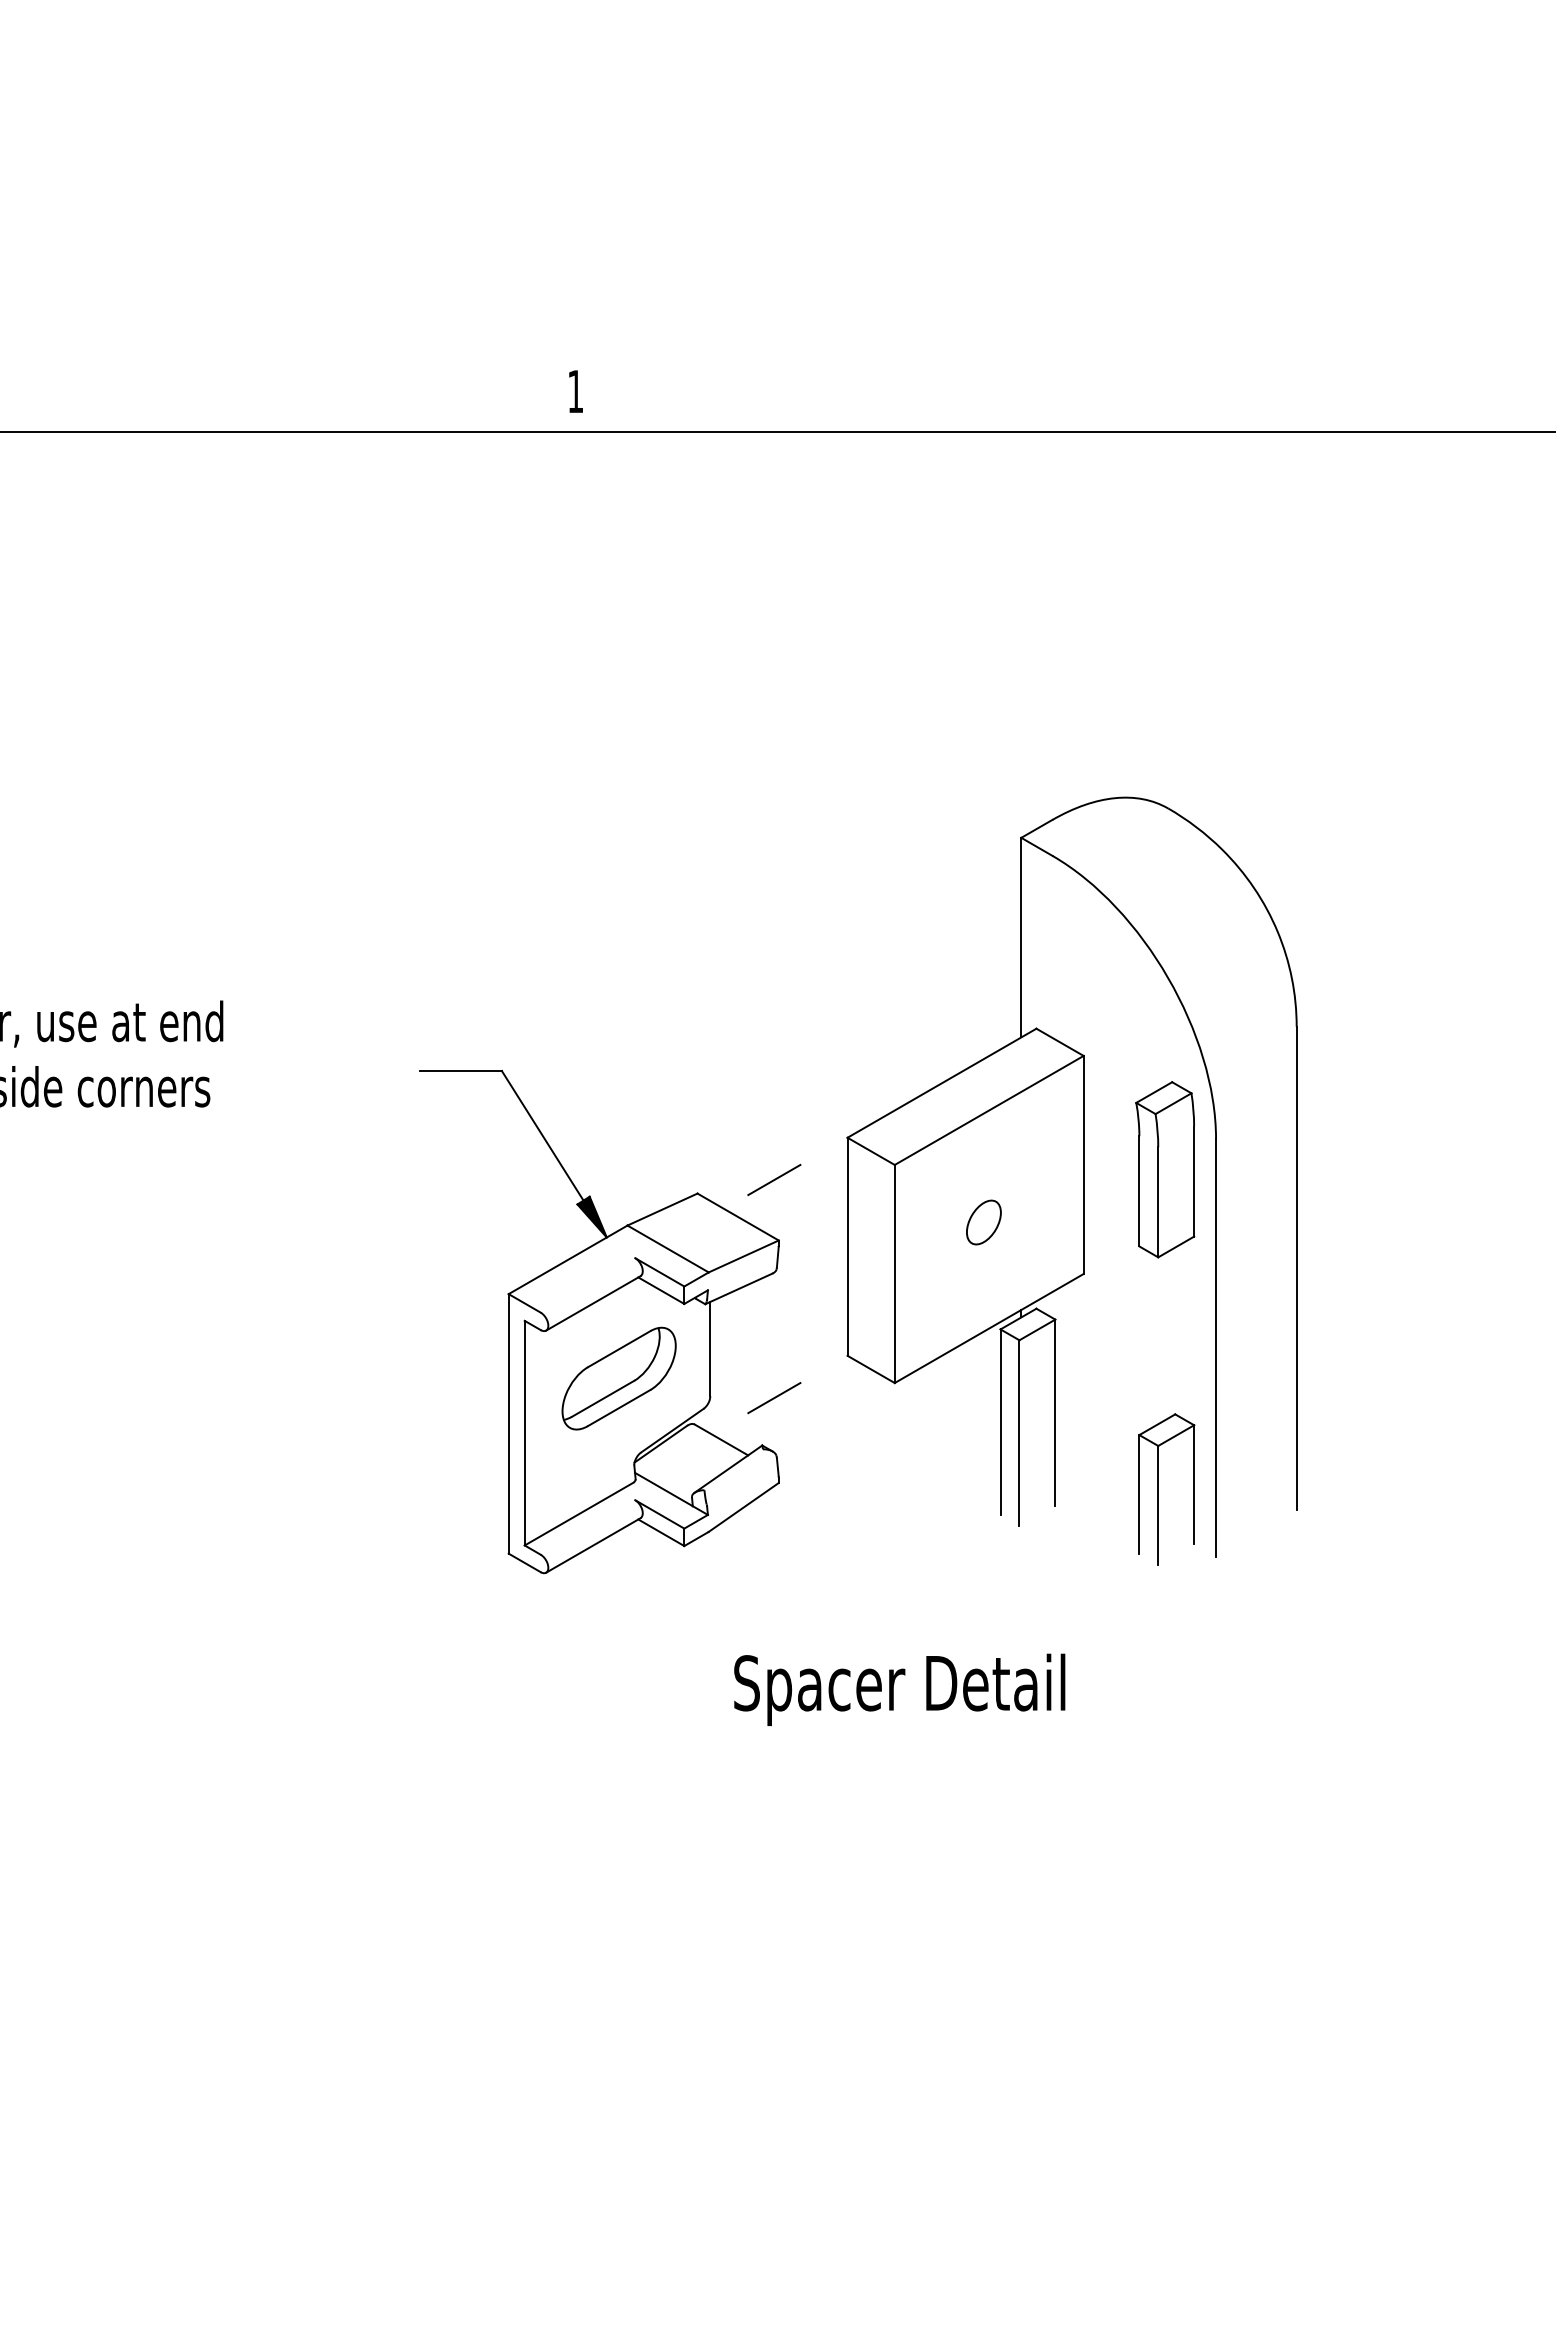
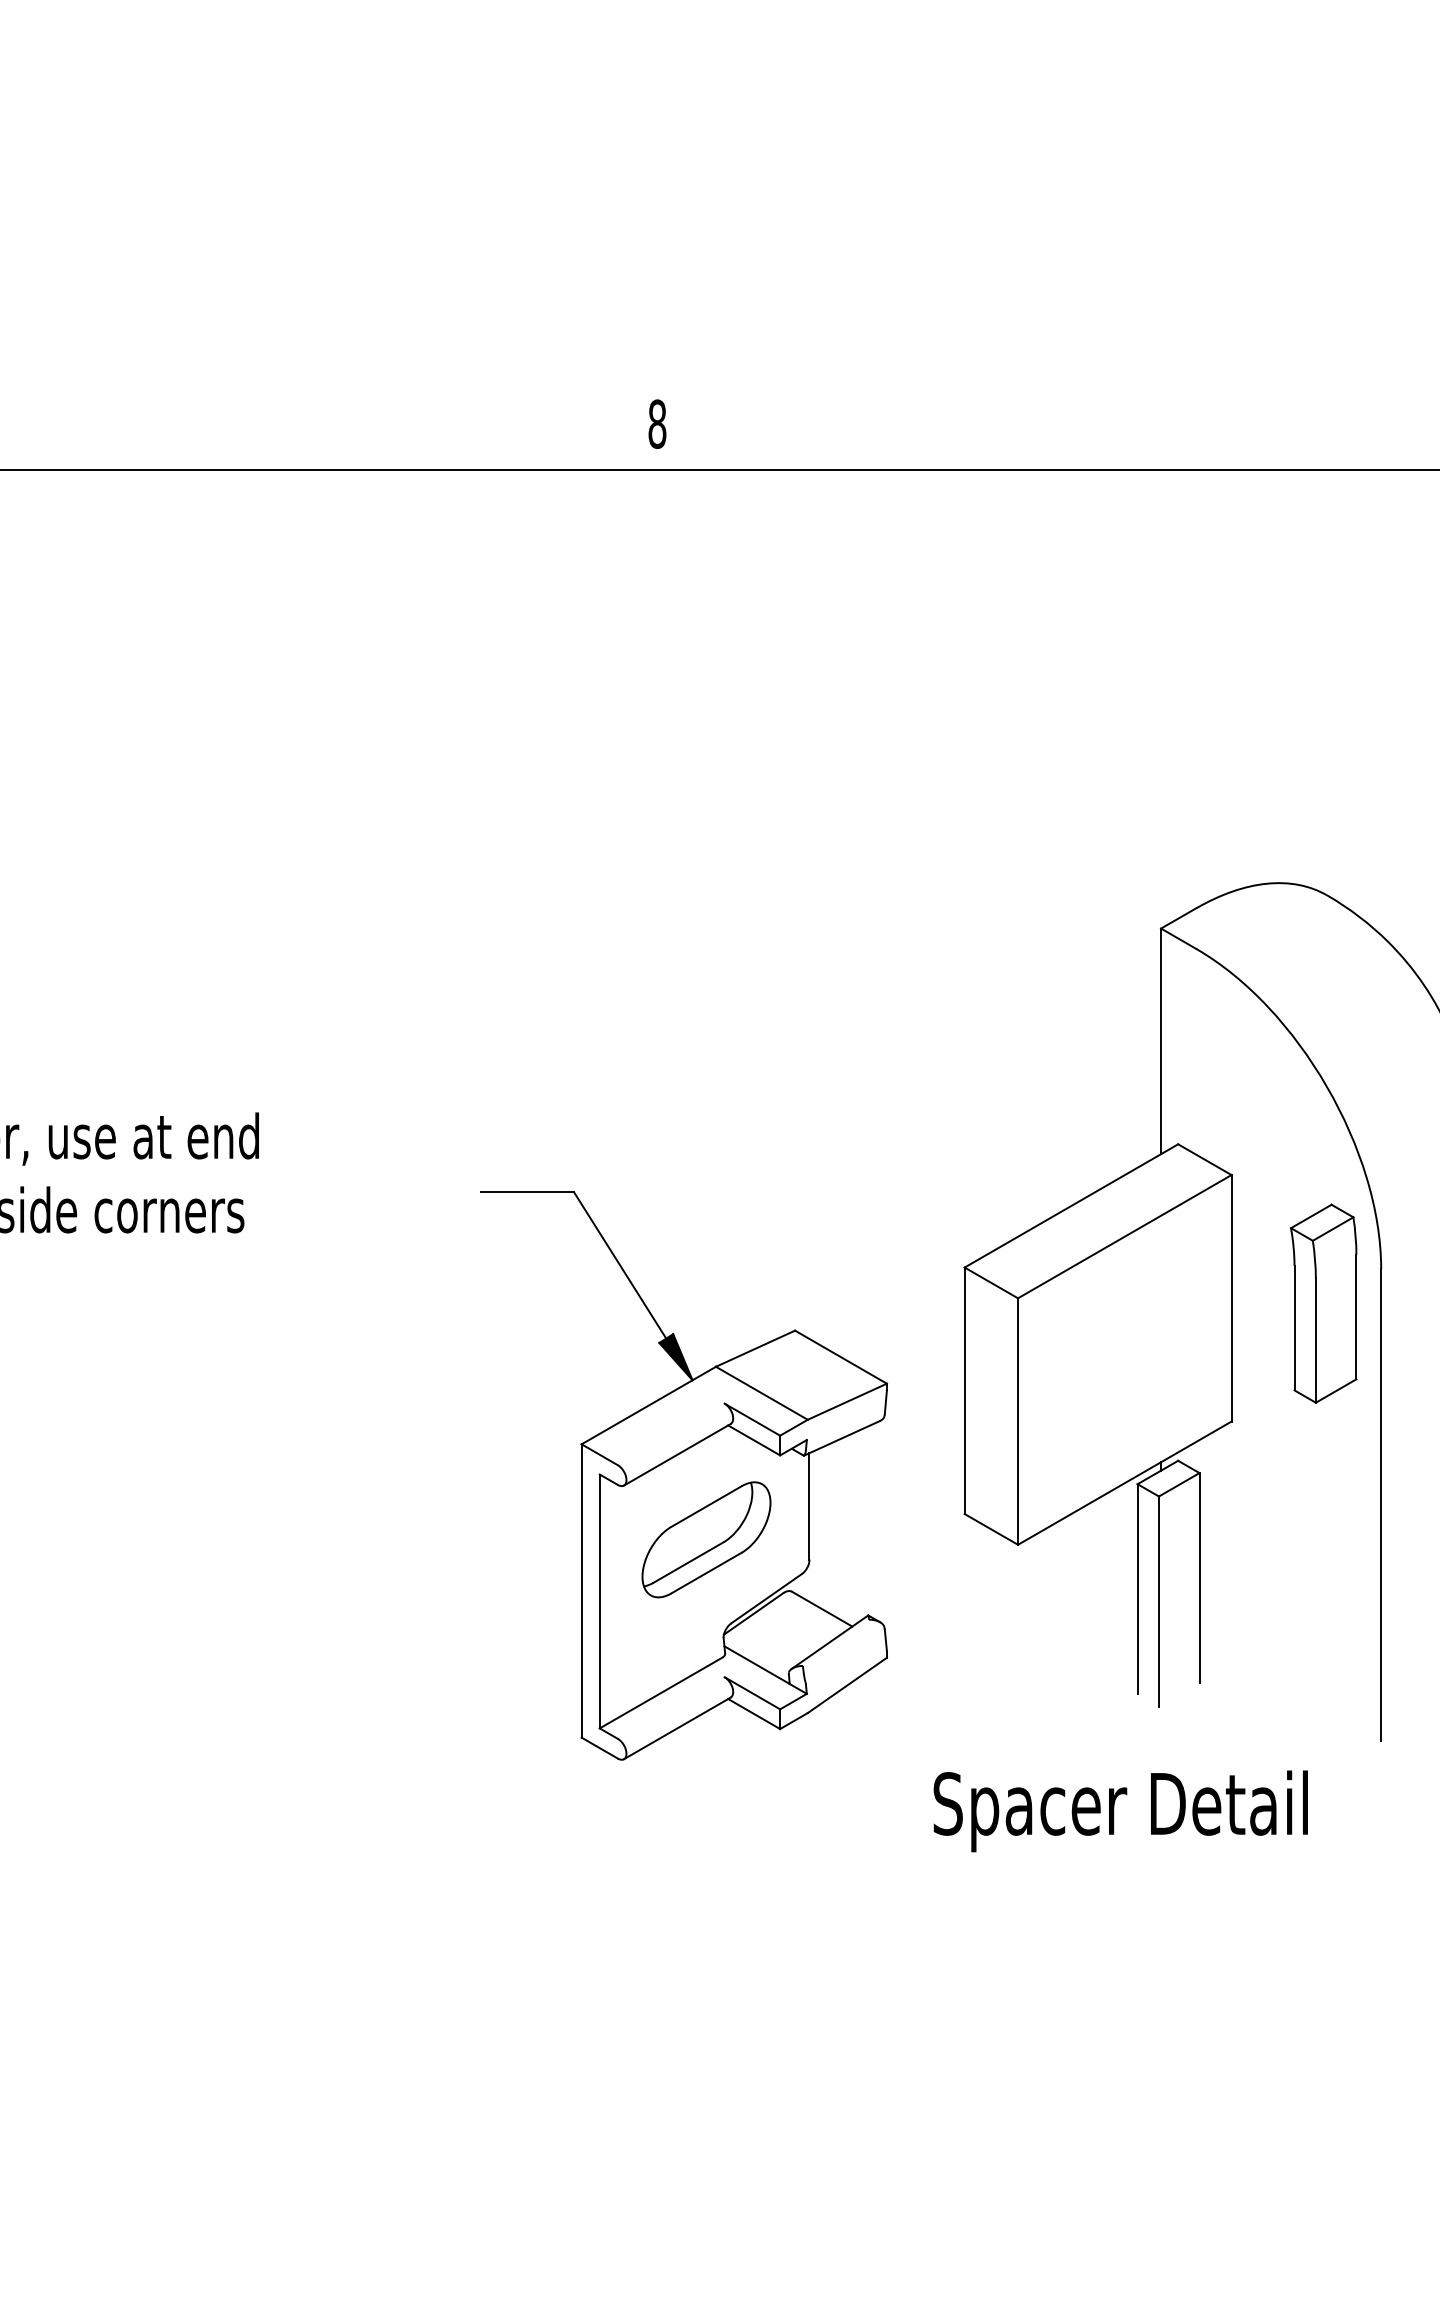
text: (575, 391) -> (657, 424), 1 -> 8
line: (774, 1179) -> (882, 1314), removed
part: (983, 1222) -> (1118, 1363), removed
line: (774, 1398) -> (882, 1562), removed
part: (1158, 1489) -> (1316, 1665), removed
text: (899, 1689) -> (1120, 1810), moved

